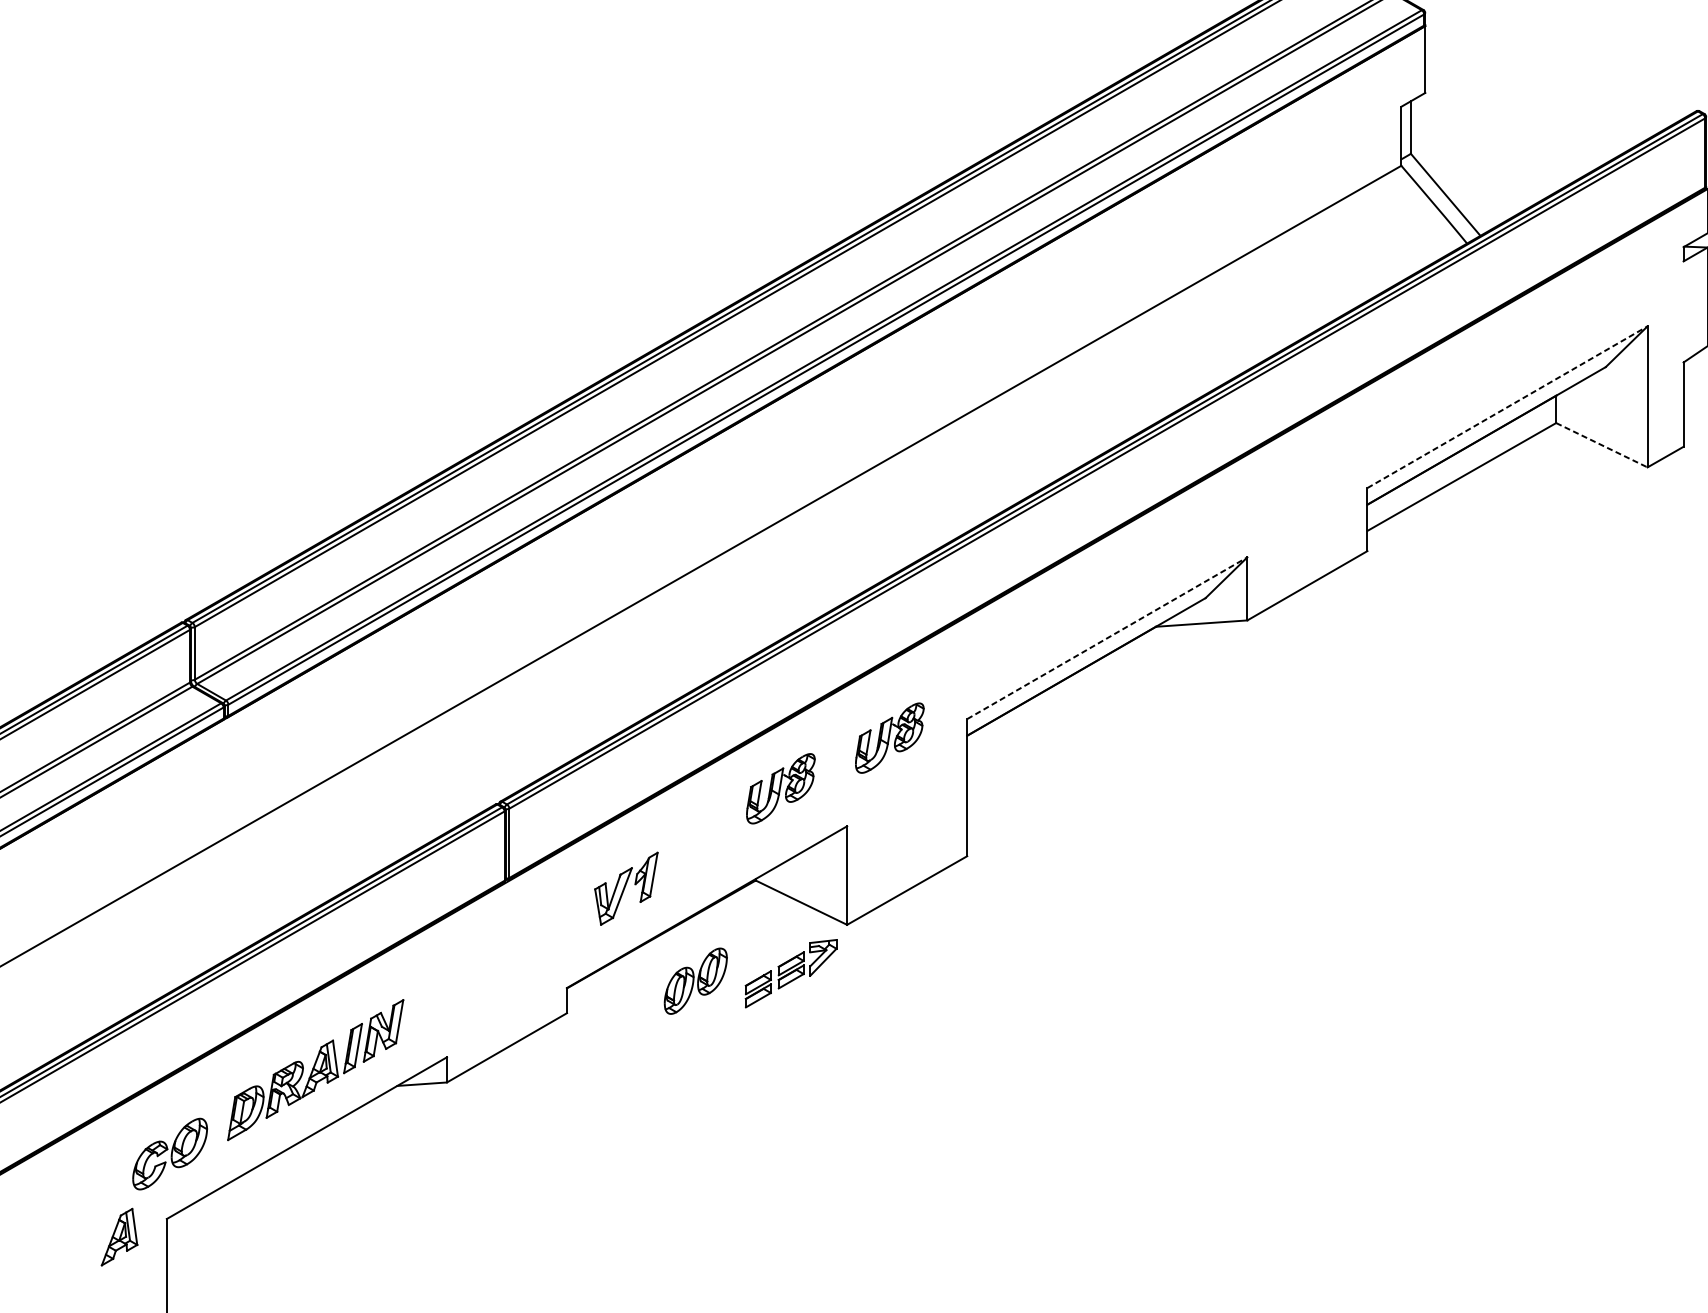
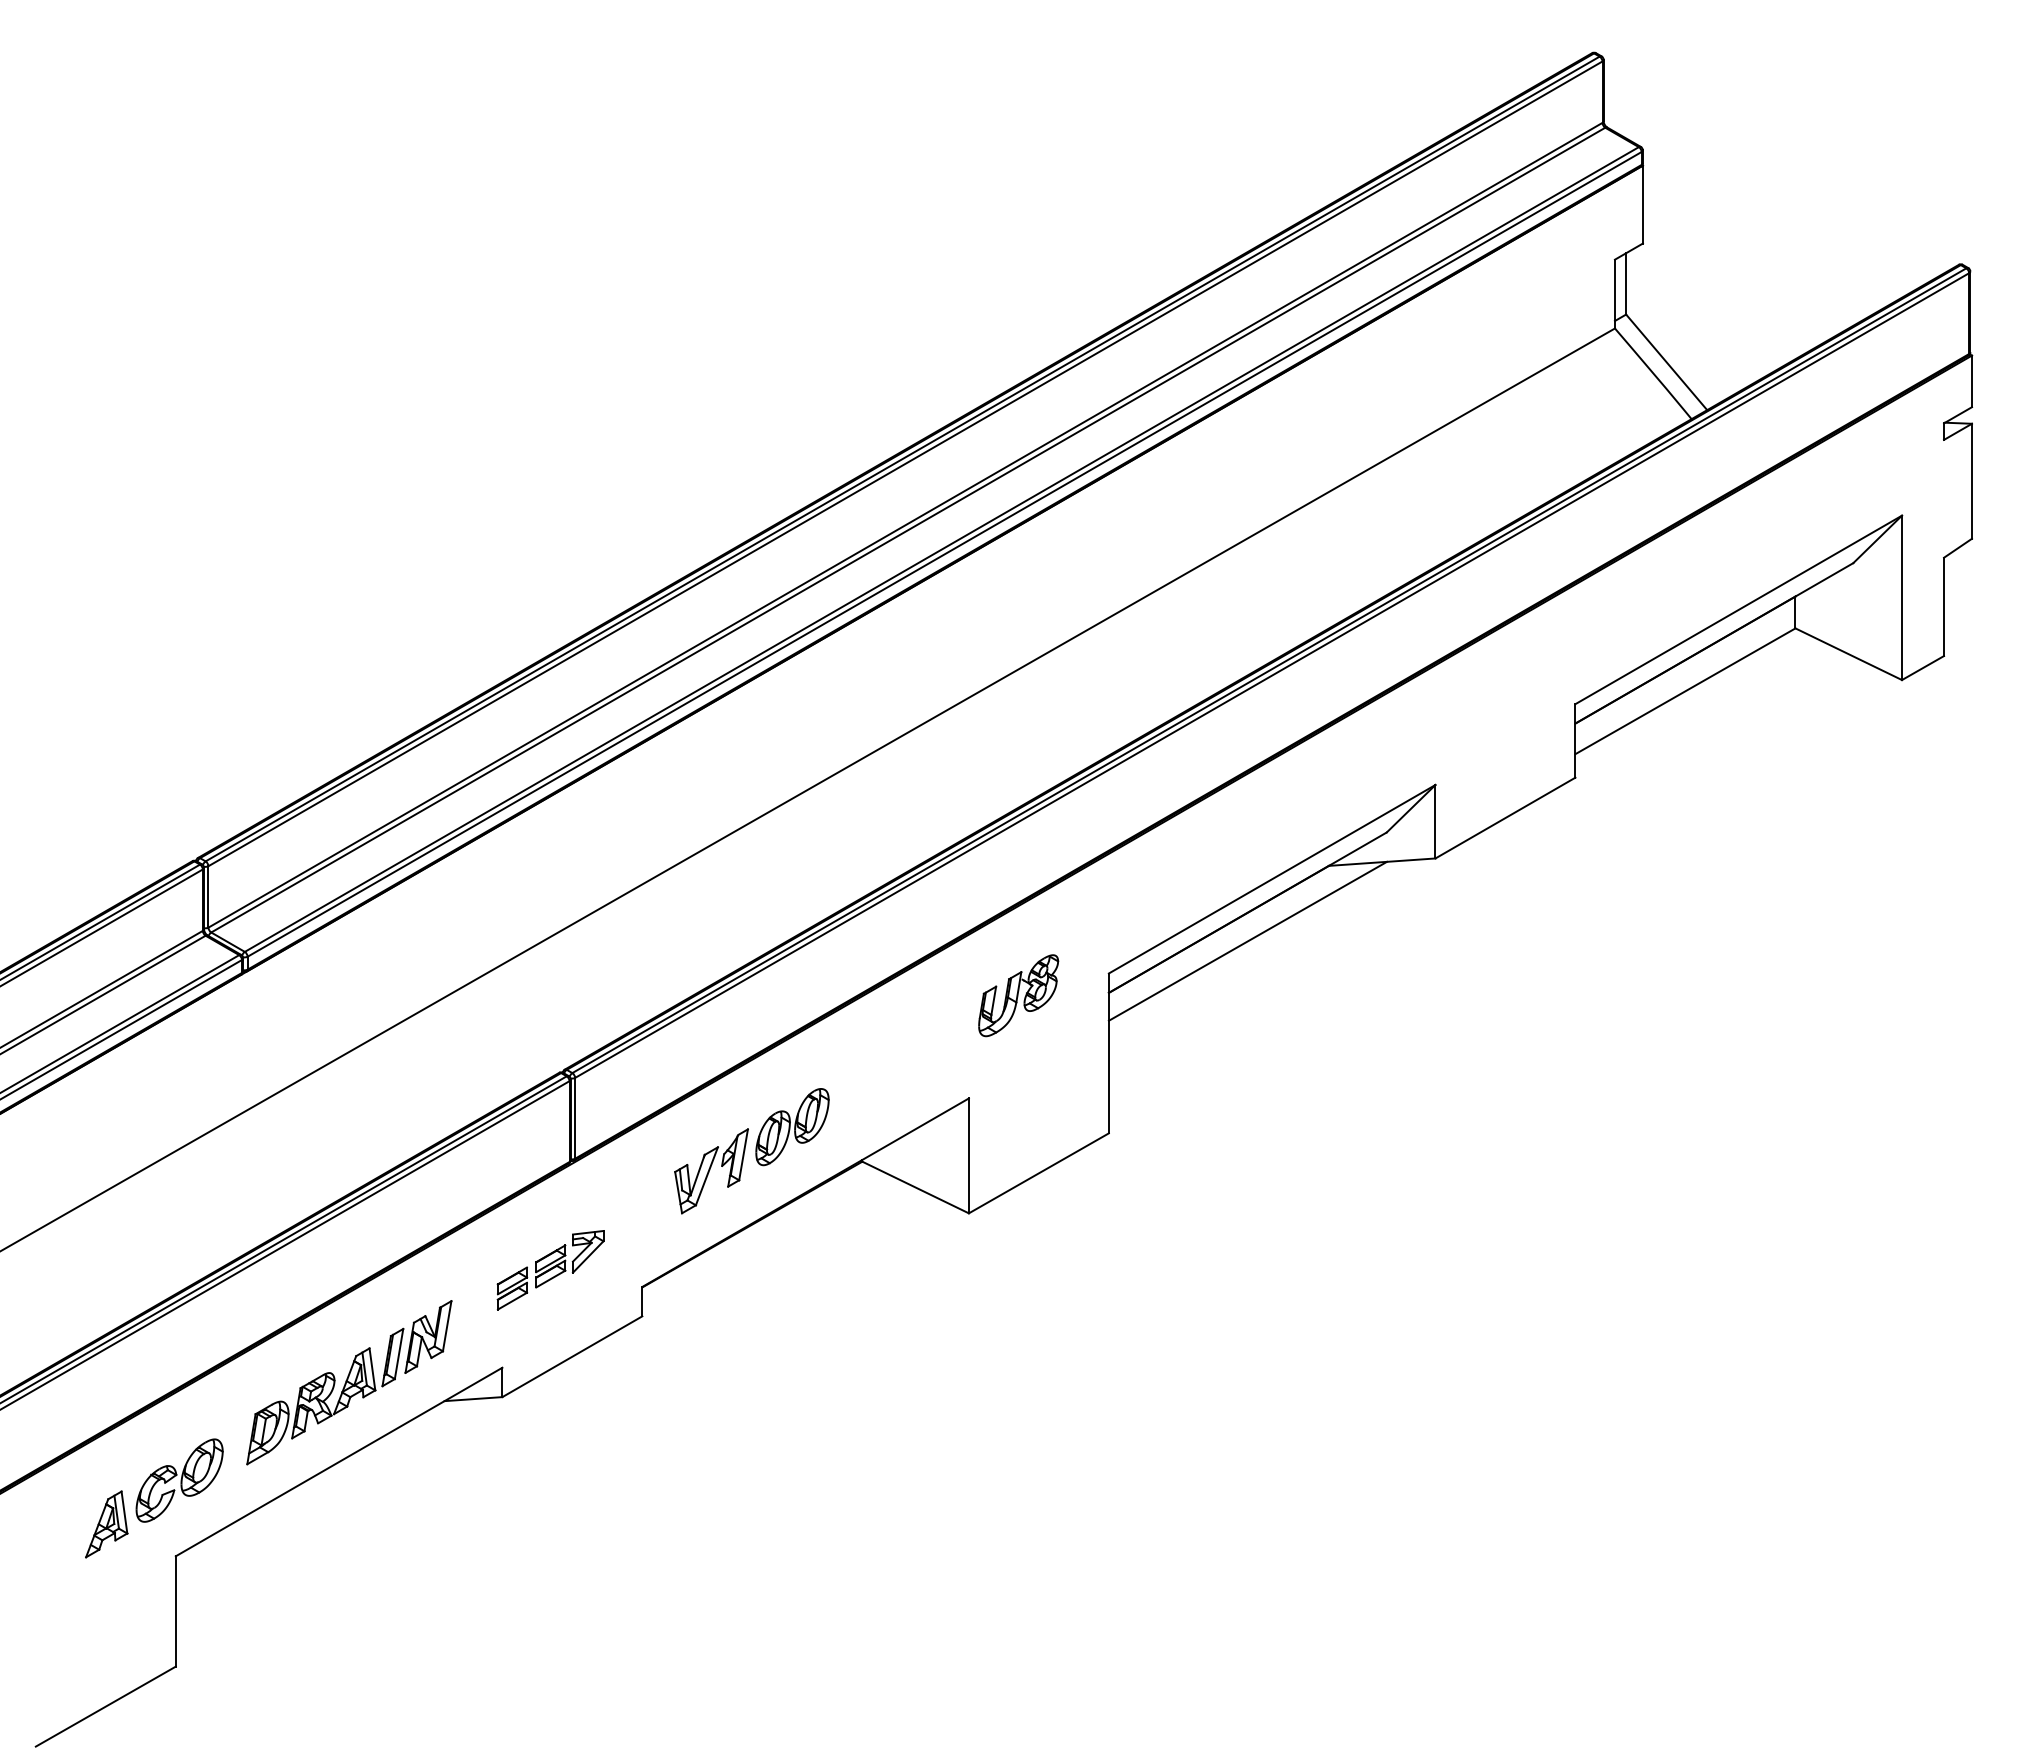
line: (1507, 406) -> (1738, 609), dashed -> solid
line: (1602, 445) -> (1849, 654), dashed -> solid
line: (1107, 638) -> (1272, 879), dashed -> solid
line: (1086, 690) -> (1247, 940), added
part: (780, 788) -> (891, 1054), removed
part: (791, 973) -> (550, 1270), moved
part: (695, 981) -> (792, 1127), moved
part: (119, 1237) -> (106, 1524), moved

